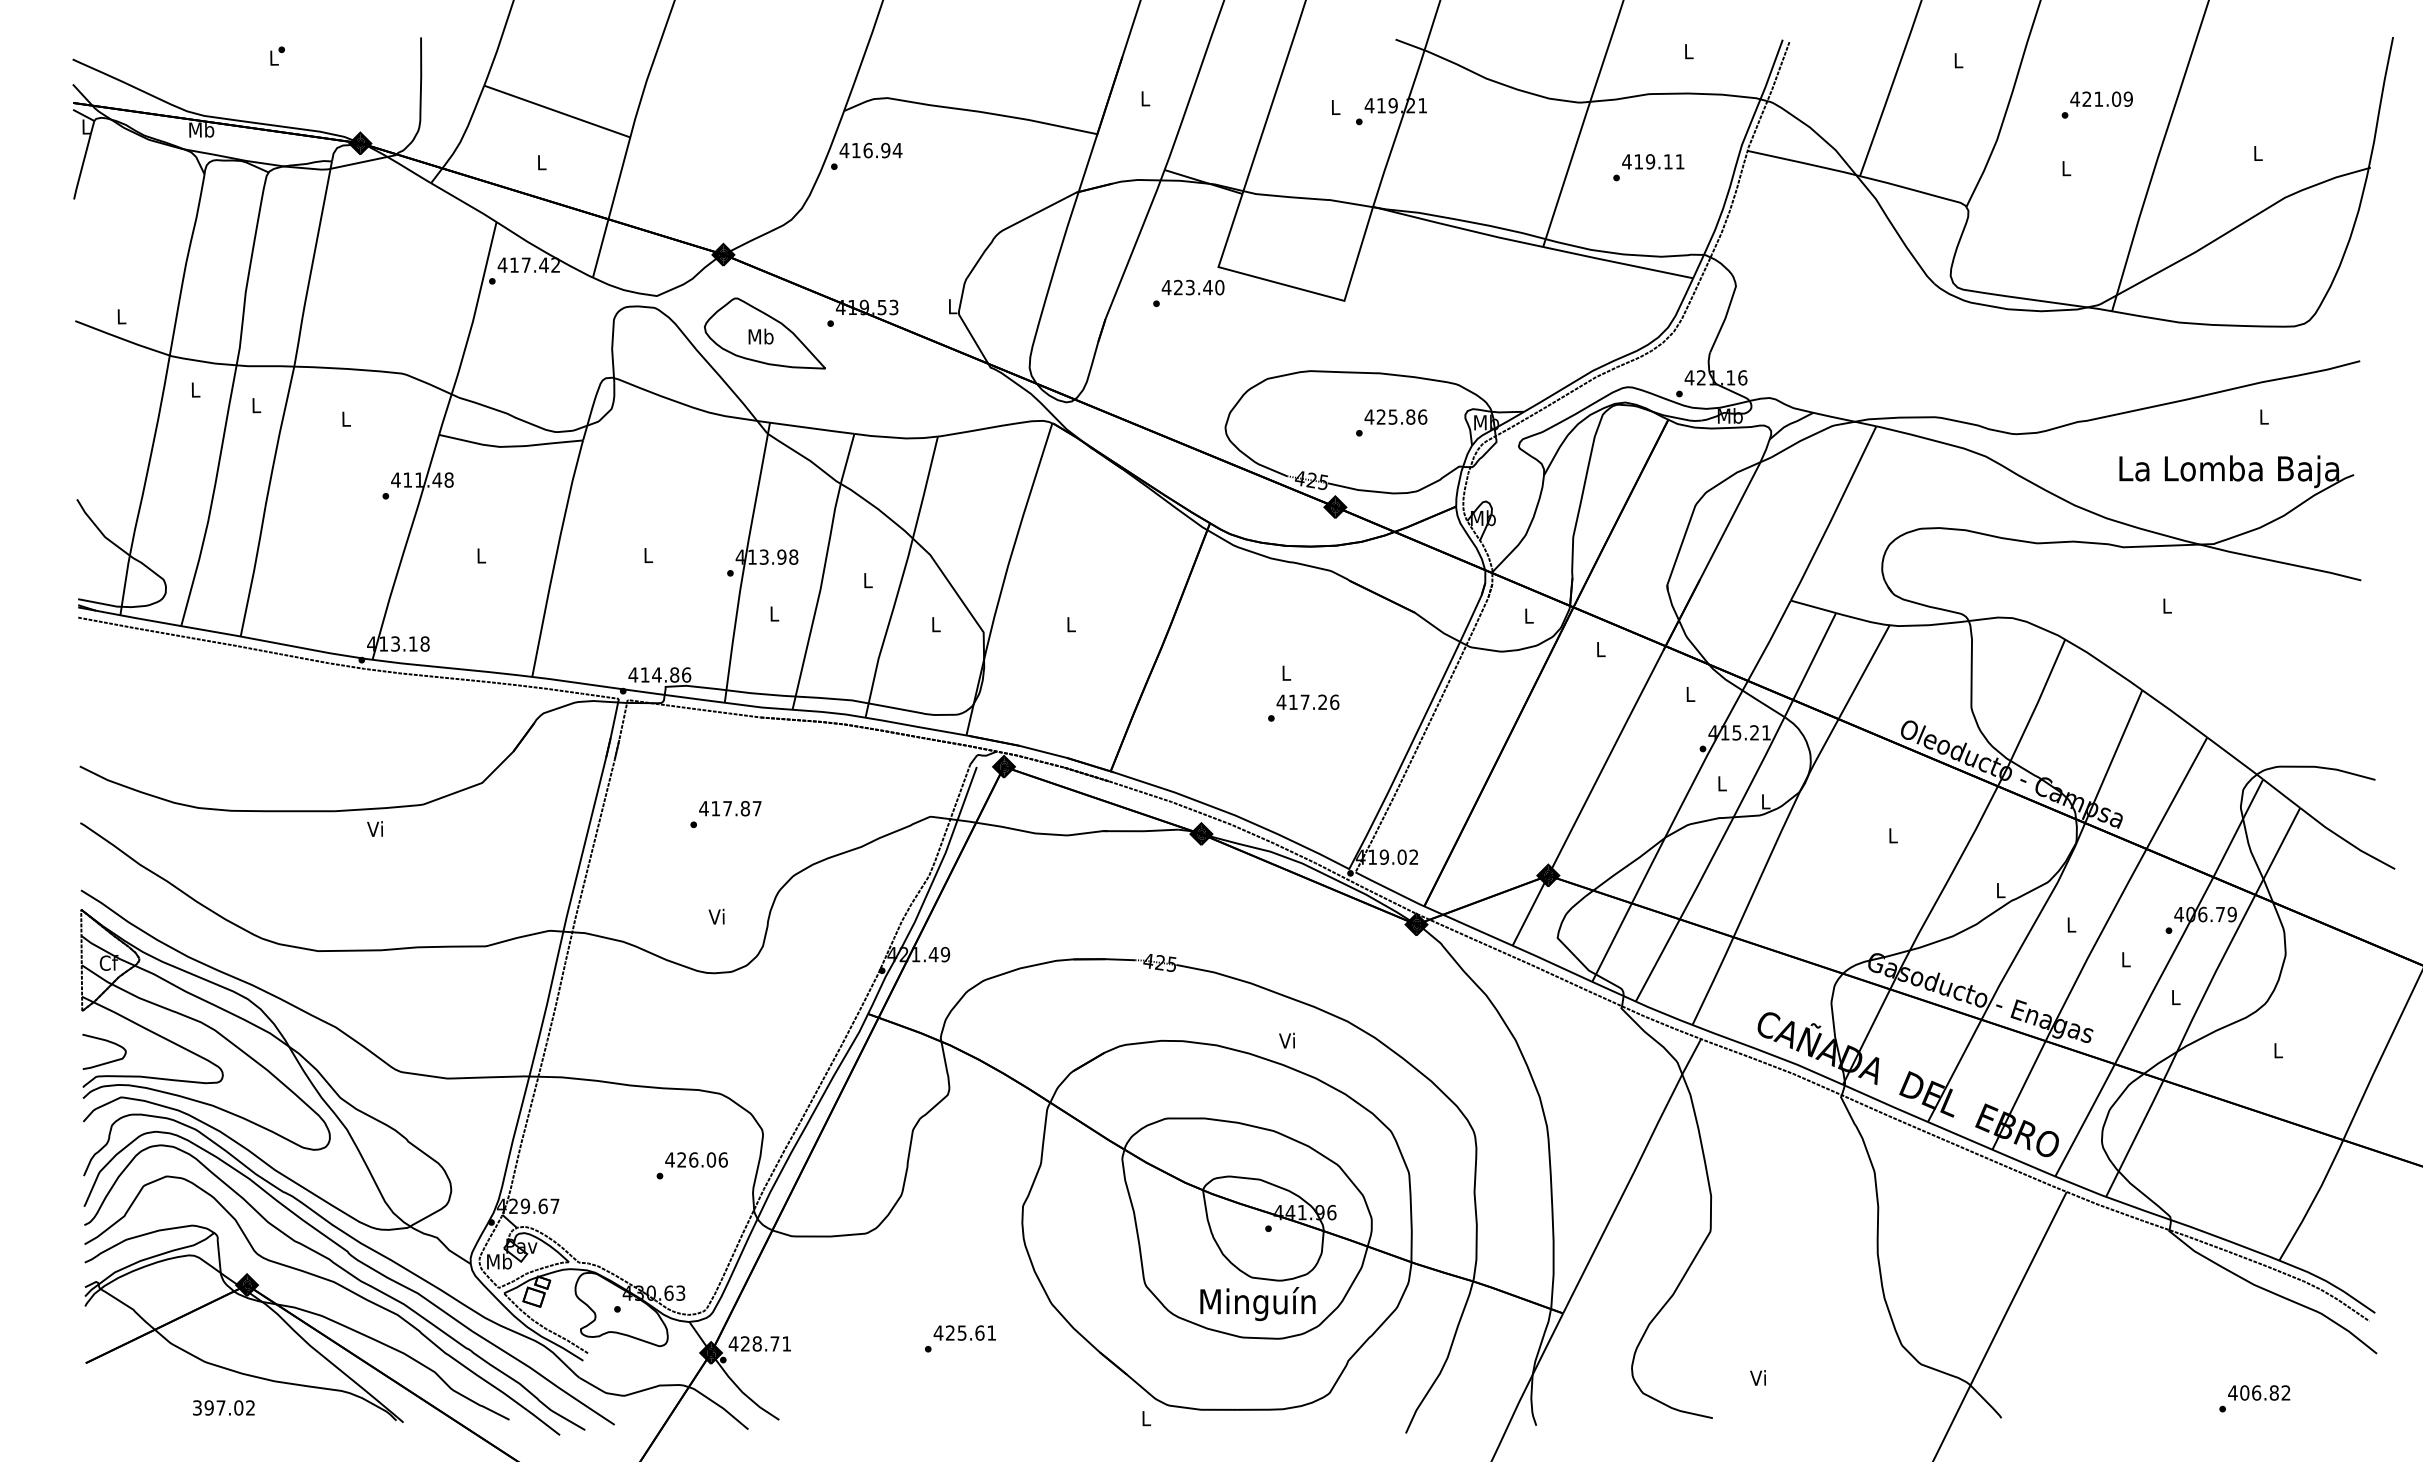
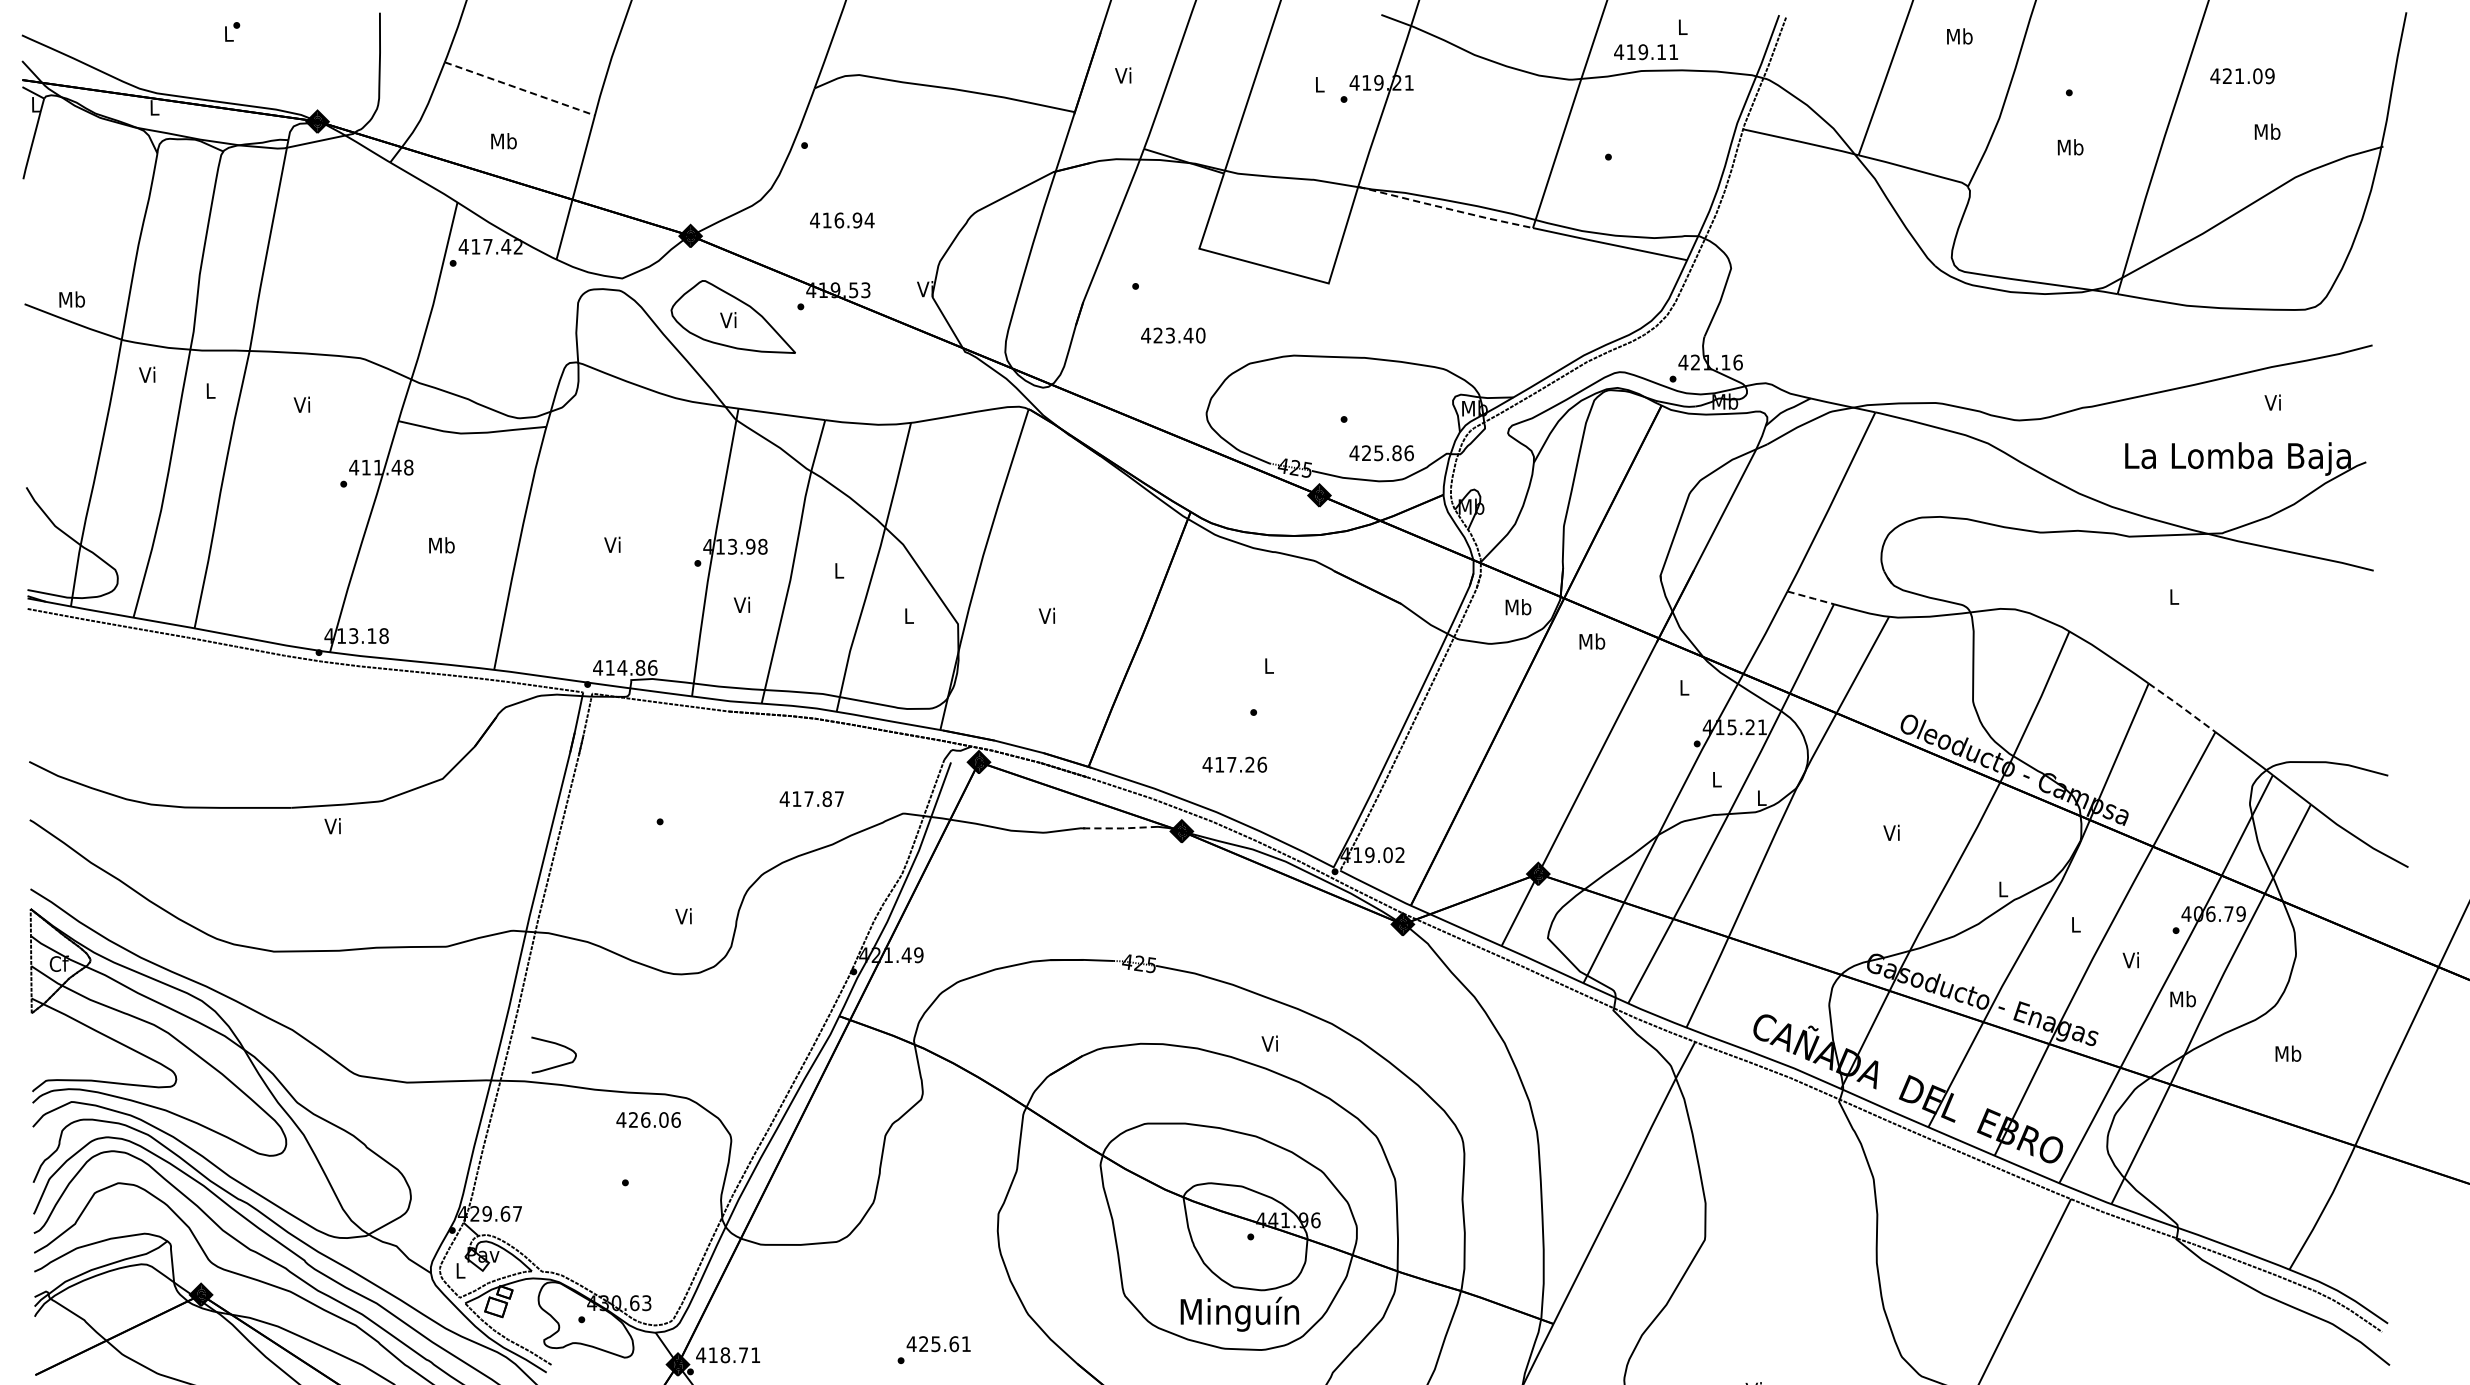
text: (1958, 60) -> (1959, 36), L -> Mb
text: (1144, 98) -> (1123, 75), L -> Vi
text: (2101, 98) -> (2242, 75), moved
line: (557, 111) -> (520, 88), solid -> dashed
text: (201, 129) -> (154, 107), Mb -> L
text: (870, 150) -> (841, 220), moved
text: (2257, 153) -> (2267, 131), L -> Mb
text: (1653, 161) -> (1646, 51), moved
text: (541, 162) -> (503, 141), L -> Mb
text: (2066, 168) -> (2070, 147), L -> Mb
line: (1458, 227) -> (1445, 208), solid -> dashed
text: (1192, 287) -> (1172, 335), moved
text: (951, 306) -> (925, 289), L -> Vi
text: (121, 316) -> (72, 299), L -> Mb
text: (760, 336) -> (728, 320), Mb -> Vi
text: (194, 389) -> (147, 374), L -> Vi
text: (1395, 416) -> (1381, 452), moved
text: (2262, 416) -> (2272, 402), L -> Vi
text: (345, 418) -> (302, 404), L -> Vi
text: (481, 555) -> (442, 545), L -> Mb
text: (647, 555) -> (612, 545), L -> Vi
line: (1814, 607) -> (1811, 598), solid -> dashed
text: (773, 613) -> (742, 604), L -> Vi
text: (1528, 615) -> (1517, 606), L -> Mb
text: (1070, 624) -> (1047, 615), L -> Vi
text: (1600, 649) -> (1591, 641), L -> Mb
text: (1307, 701) -> (1234, 763), moved
line: (2174, 713) -> (2181, 707), solid -> dashed
text: (730, 808) -> (811, 798), moved
line: (1139, 831) -> (1118, 828), solid -> dashed
text: (1891, 835) -> (1890, 832), L -> Vi
text: (2124, 959) -> (2130, 960), L -> Vi
text: (2175, 997) -> (2182, 999), L -> Mb
curve: (108, 1042) -> (558, 1045), moved
text: (2277, 1050) -> (2287, 1053), L -> Mb
text: (696, 1159) -> (648, 1119), moved
text: (499, 1261) -> (460, 1270), Mb -> L
text: (745, 1343) -> (713, 1354), 428.71 -> 418.71

